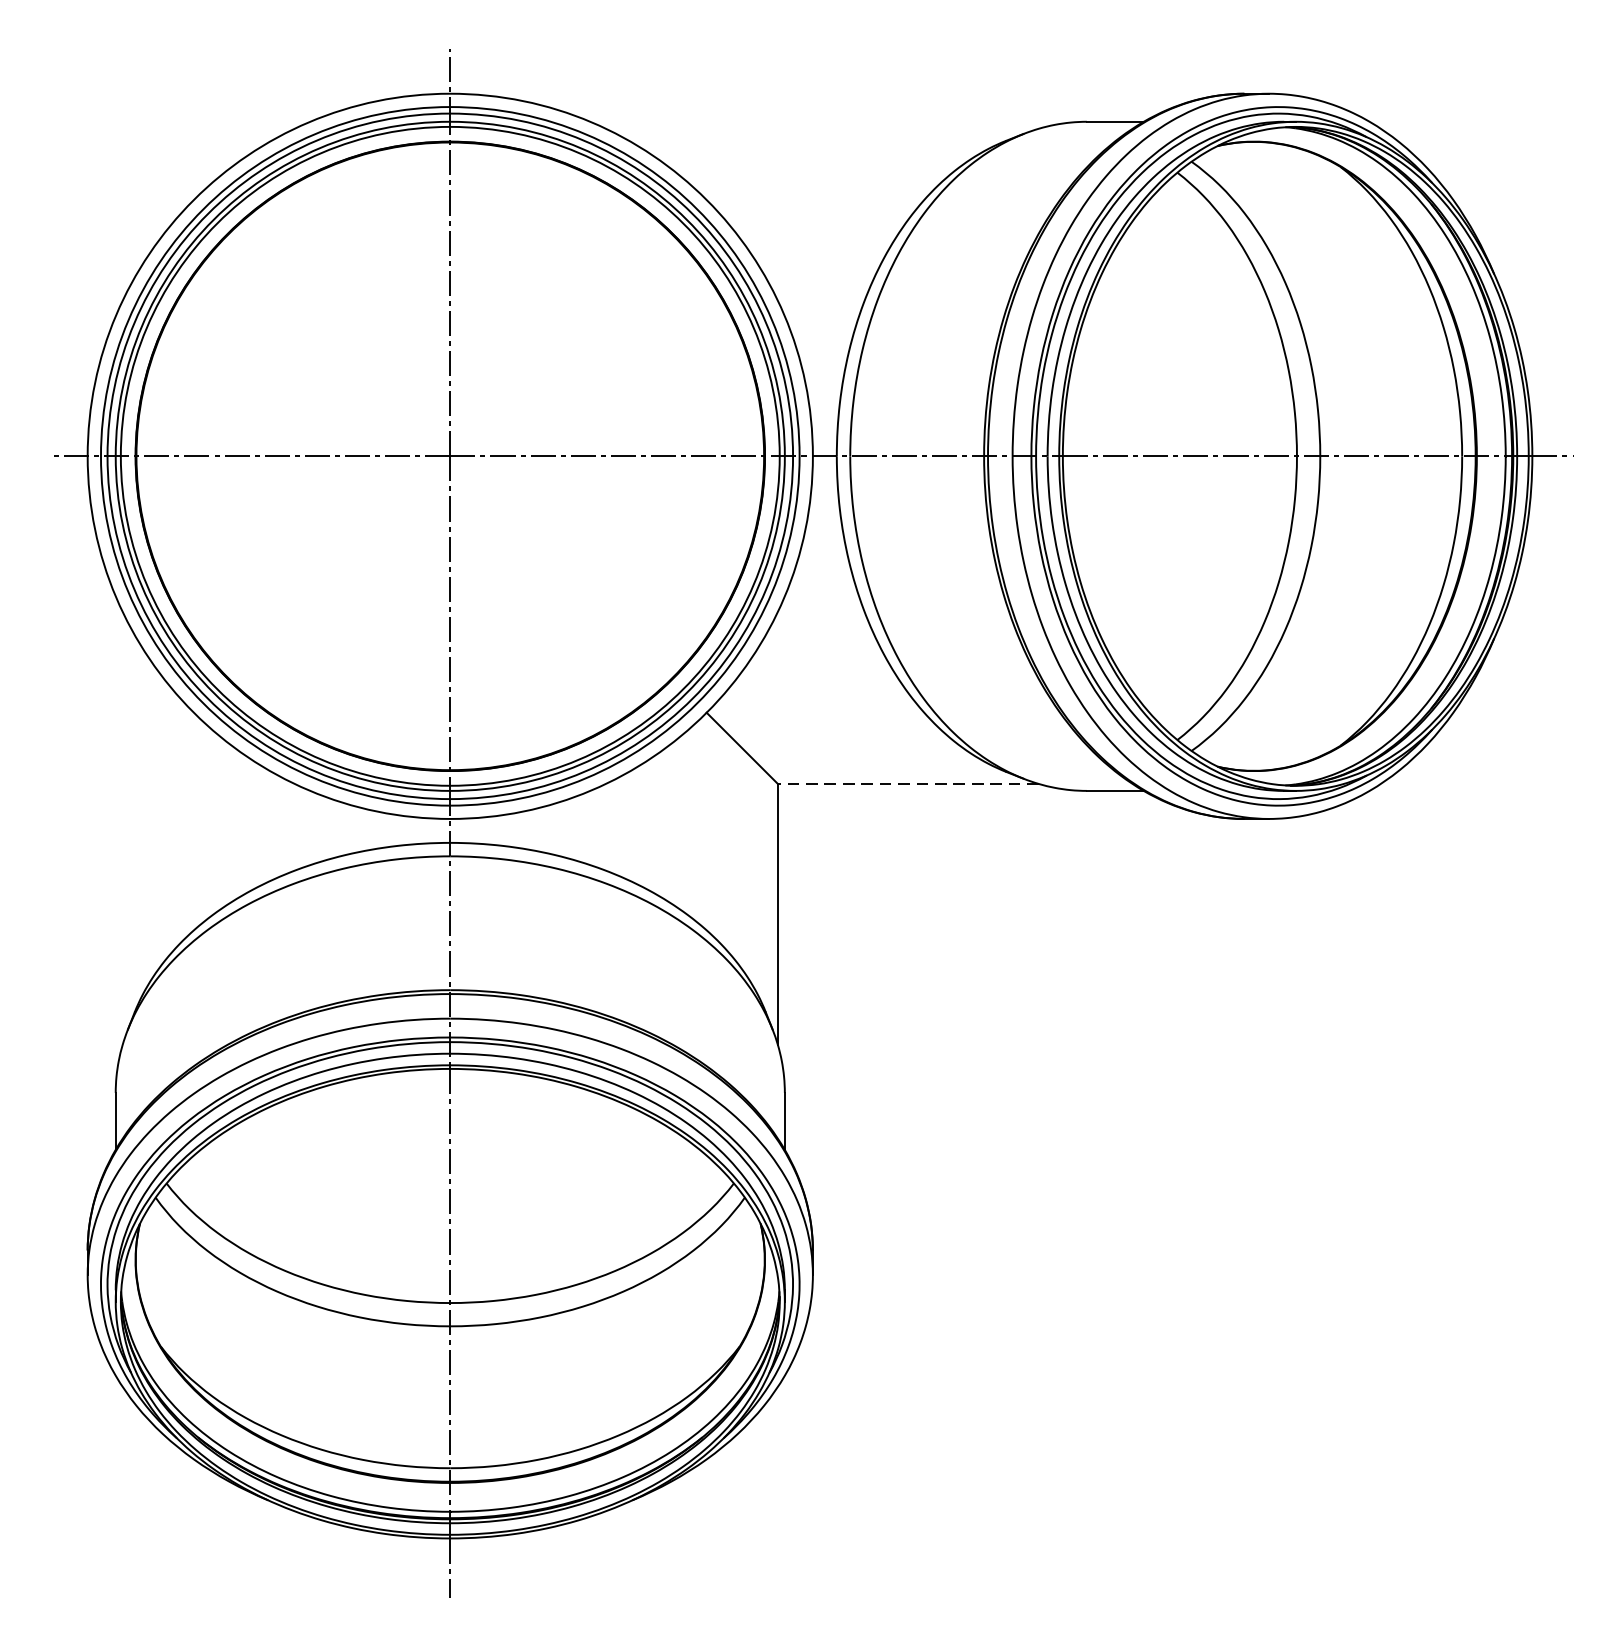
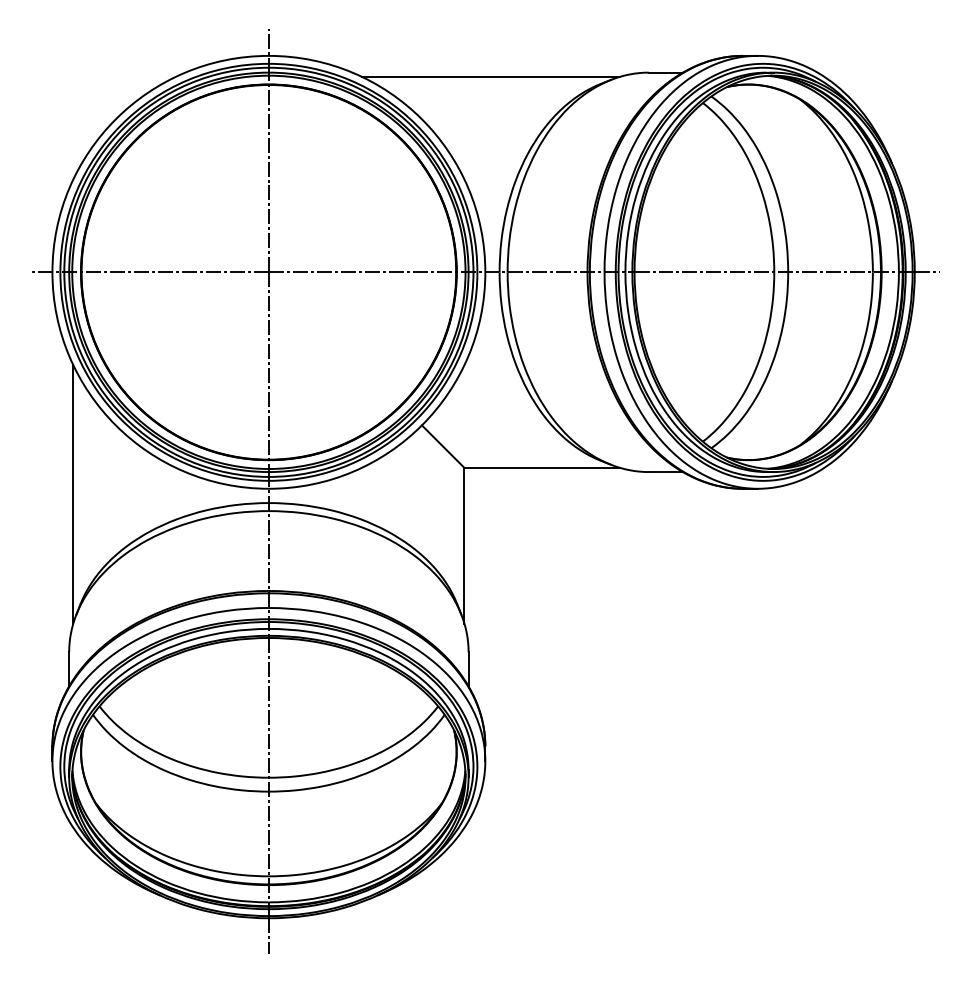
line: (821, 128) -> (490, 76), added
line: (908, 783) -> (542, 467), dashed -> solid
line: (122, 828) -> (73, 494), added

